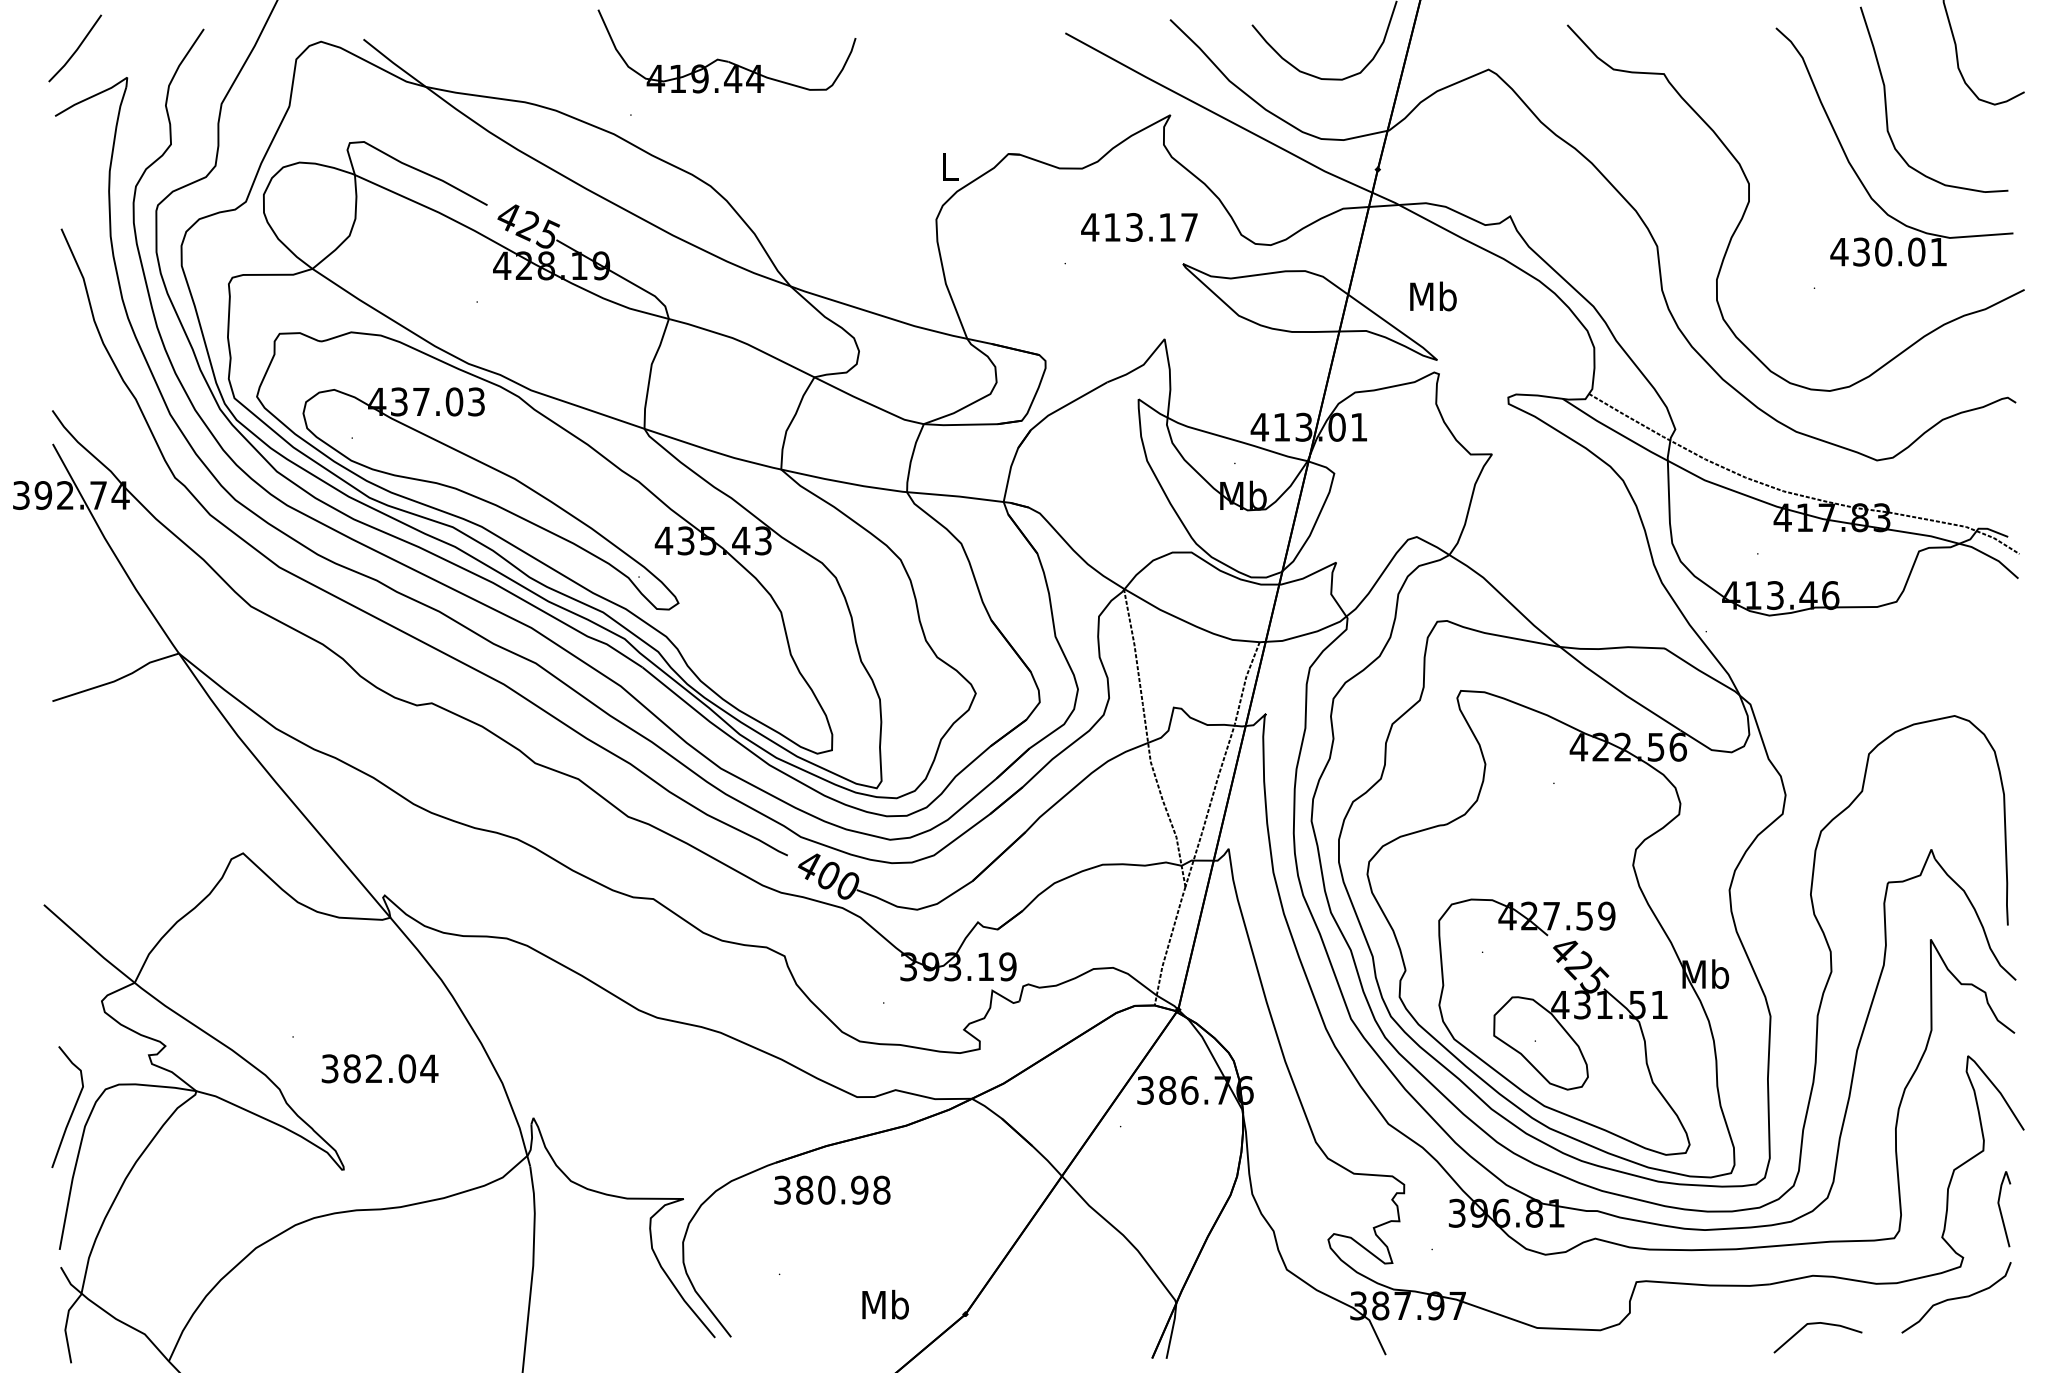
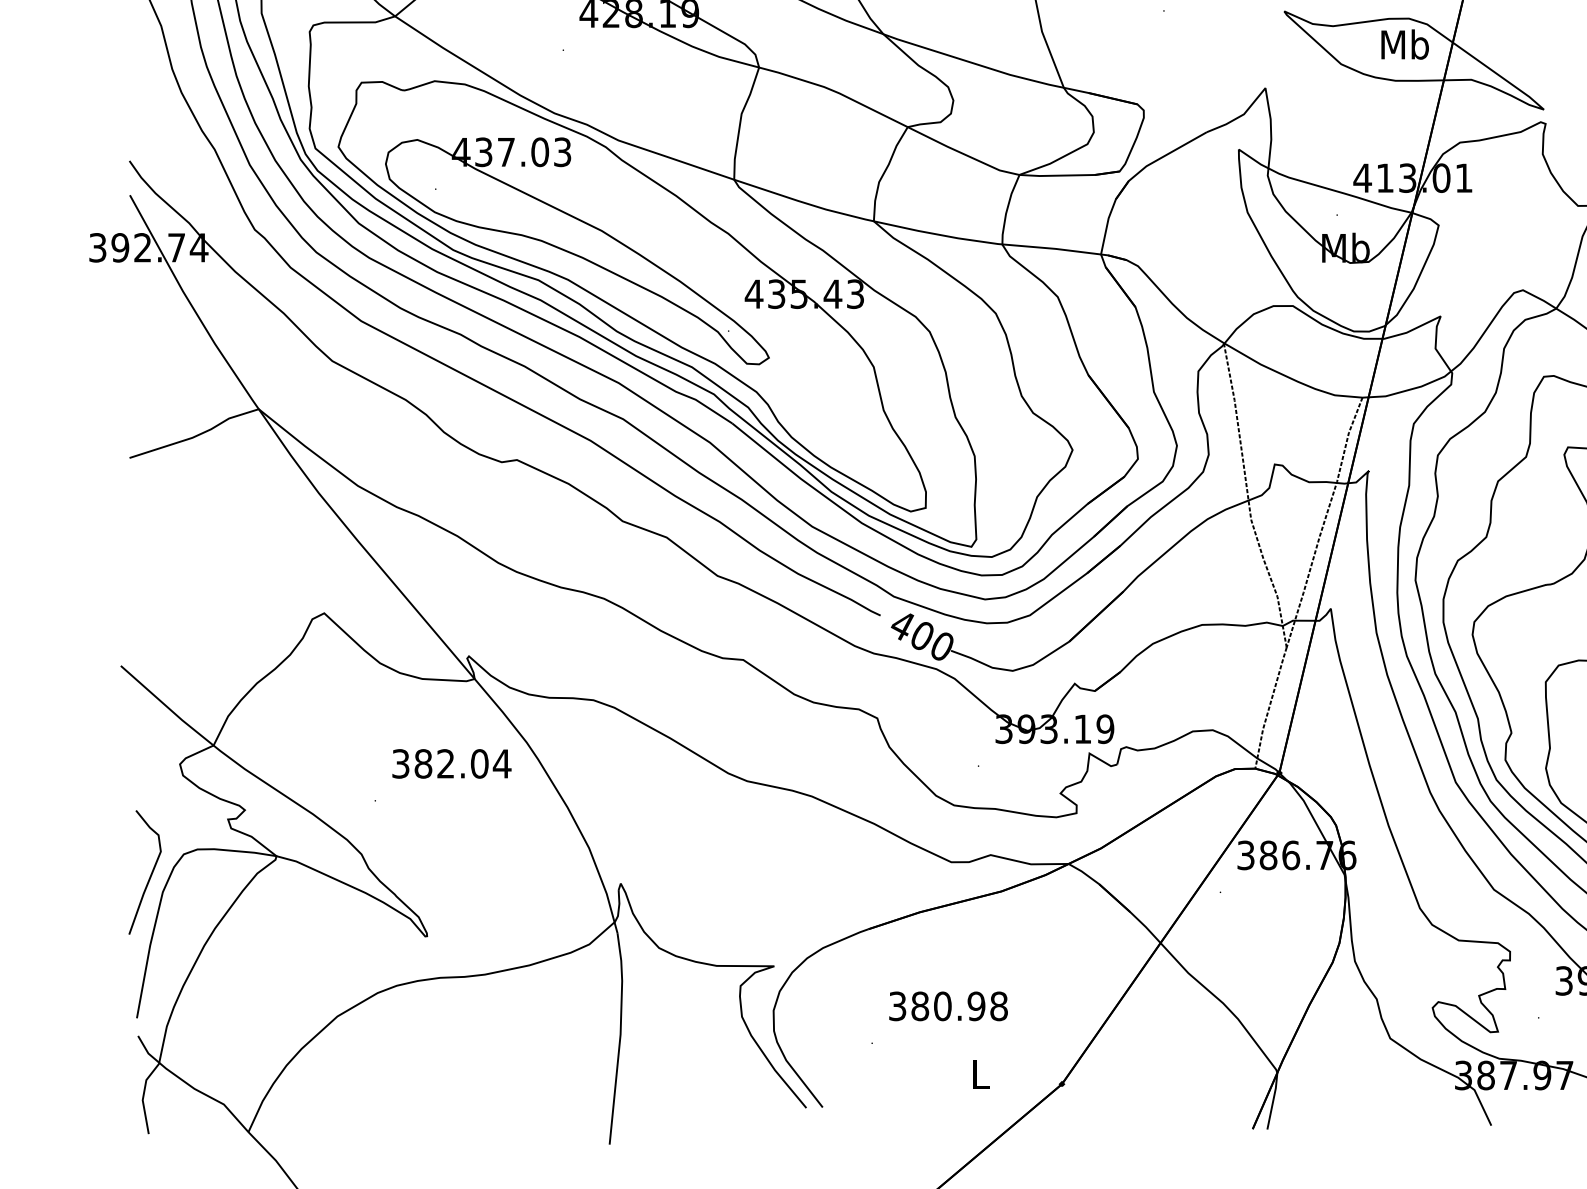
text: (1433, 296) -> (1405, 44), moved
text: (379, 1068) -> (451, 763), moved
text: (832, 1189) -> (948, 1005), moved
text: (885, 1304) -> (980, 1074), Mb -> L

